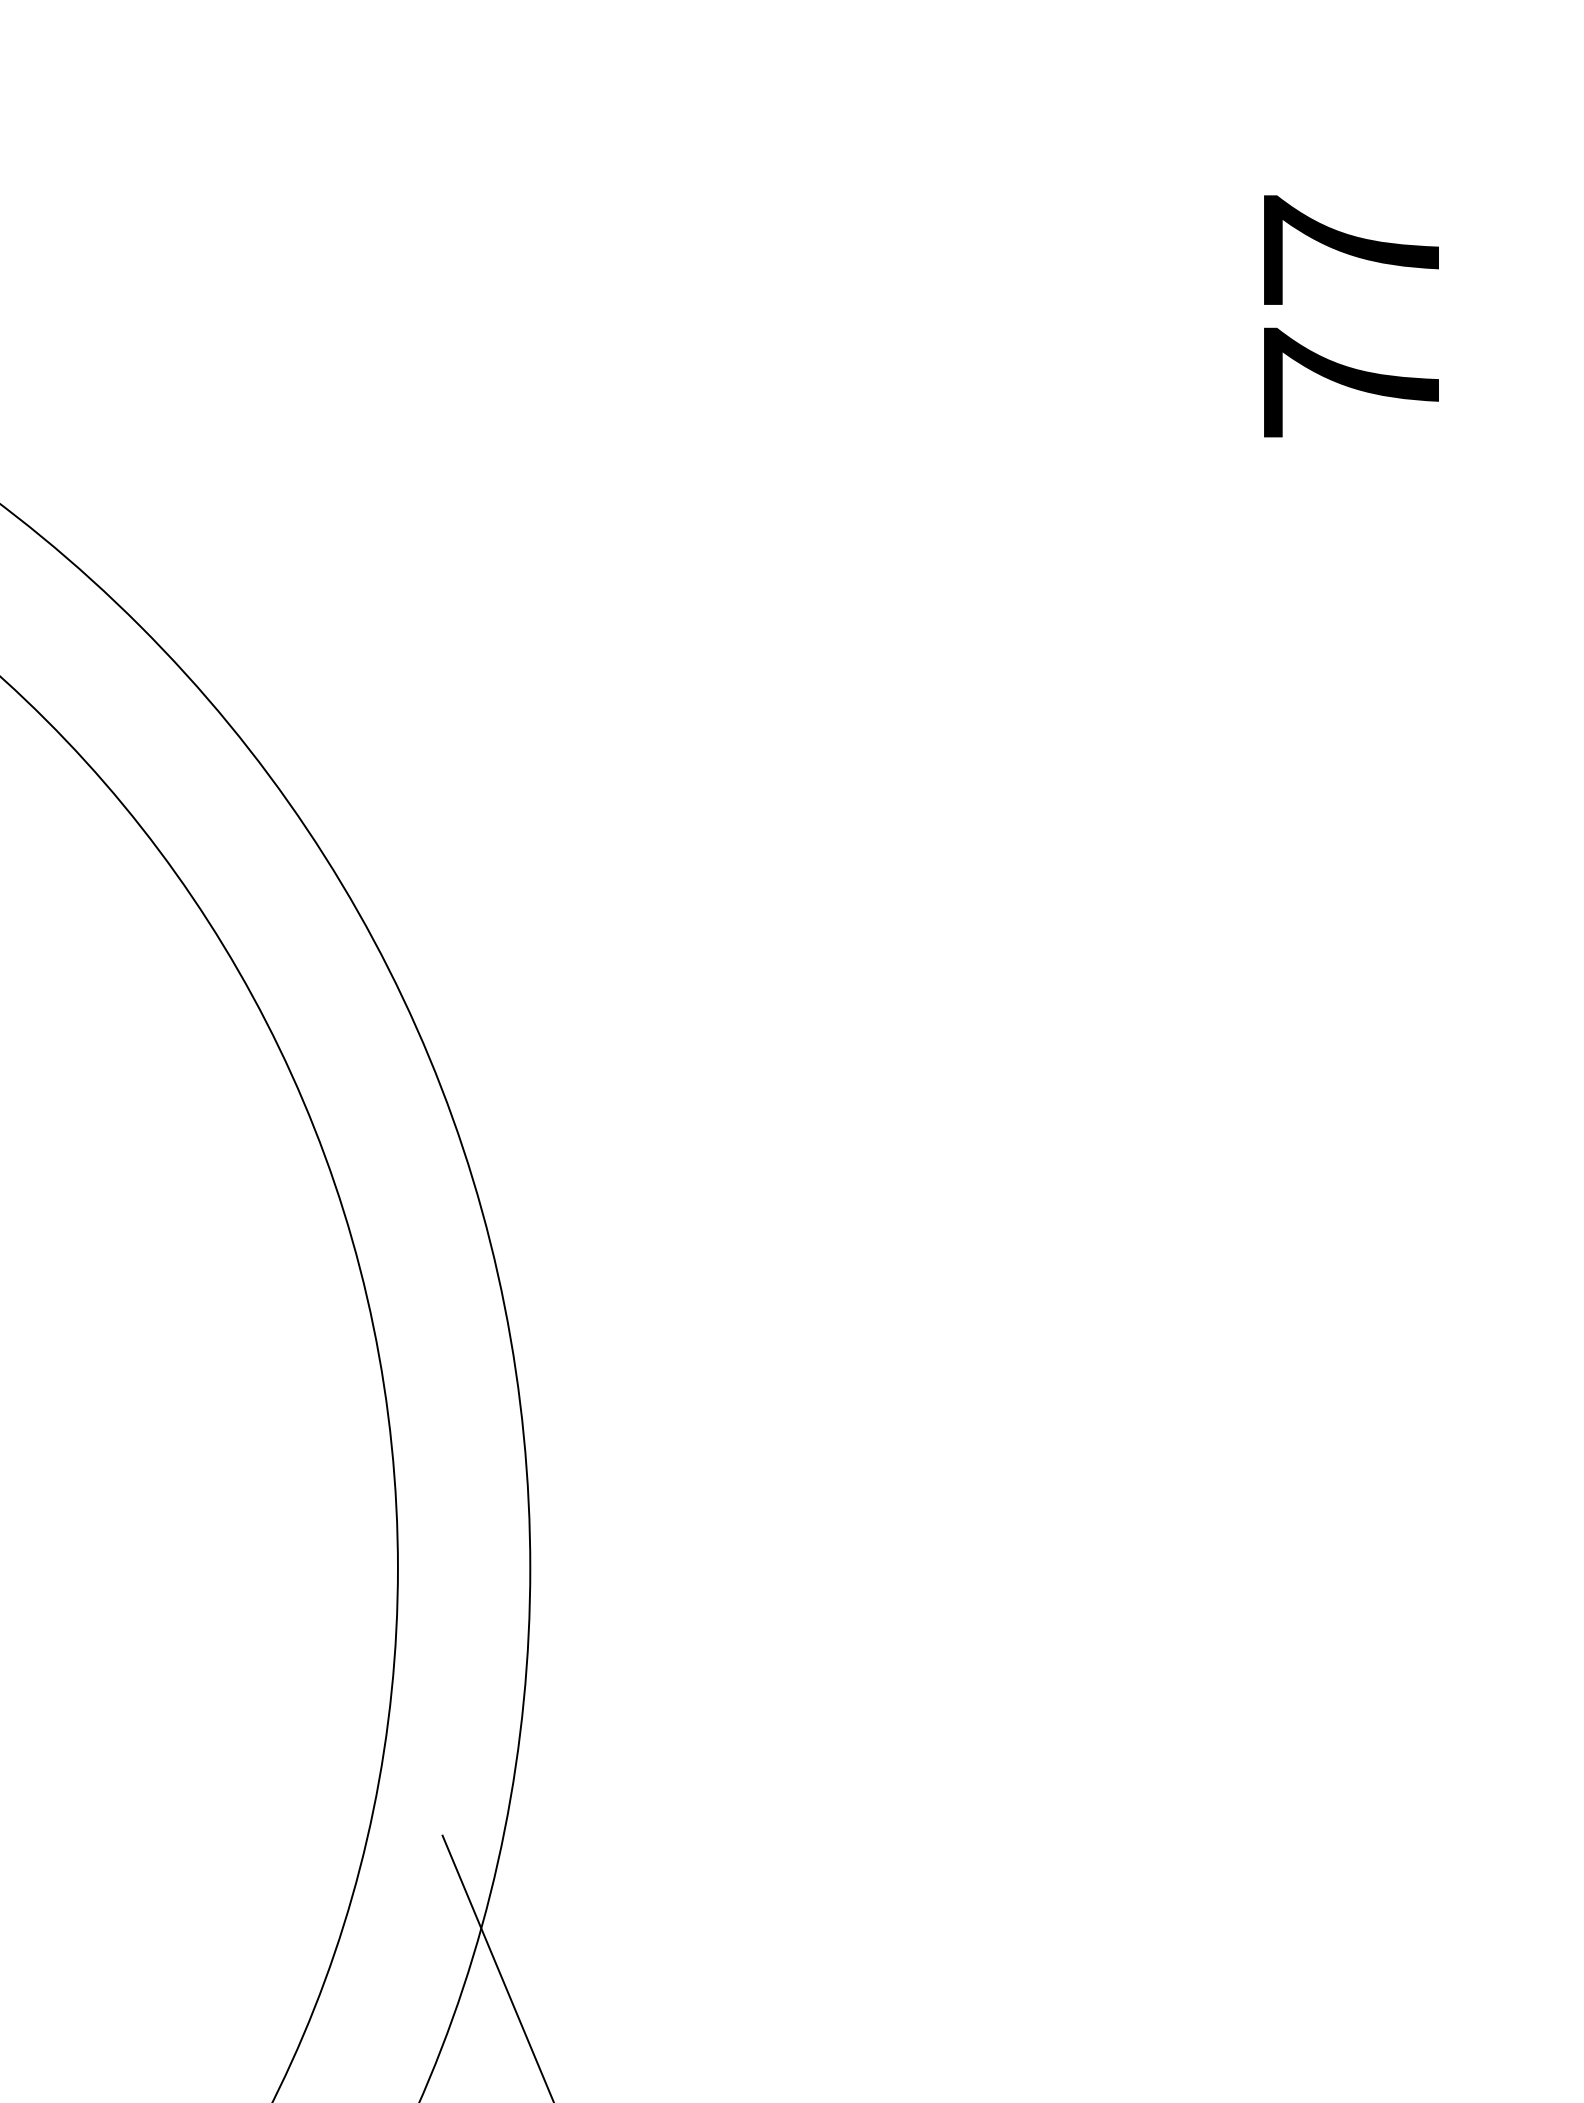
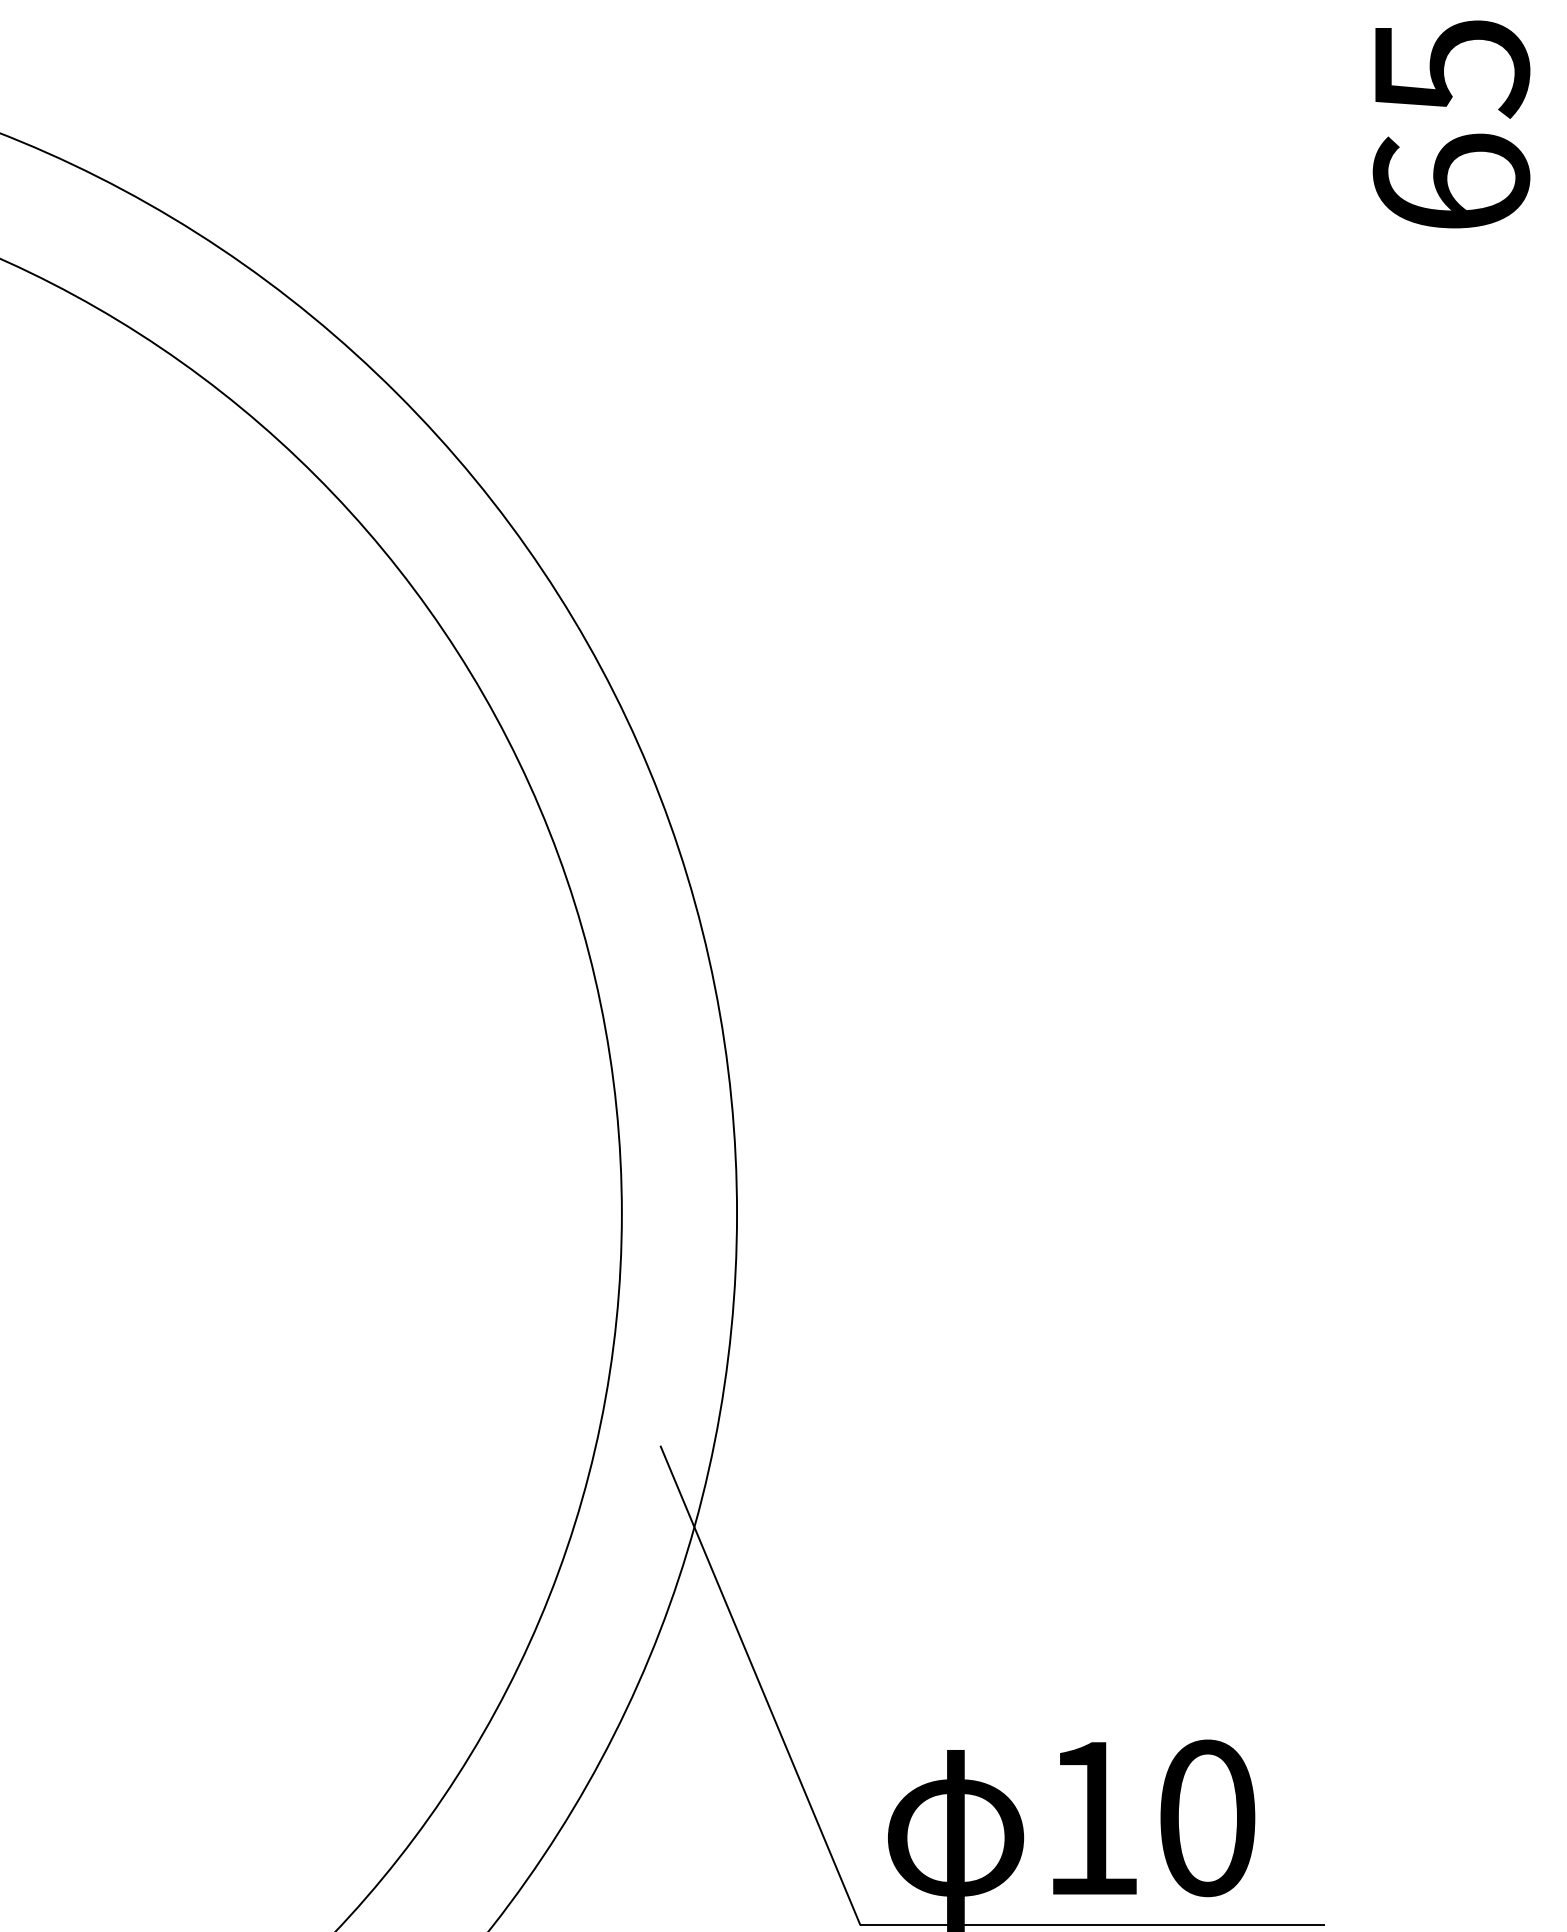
text: (1351, 316) -> (1451, 124), 77 -> 65

